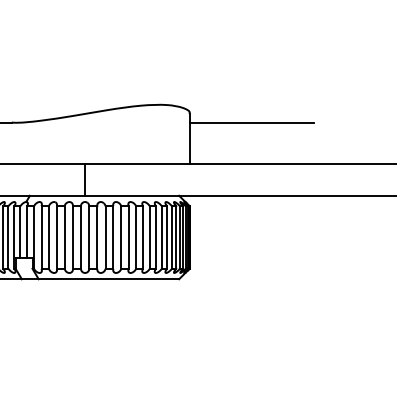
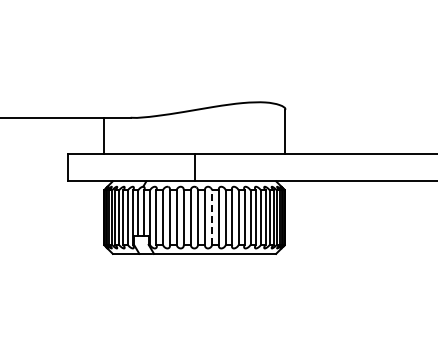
line: (252, 122) -> (339, 117), removed
line: (105, 237) -> (212, 217), solid -> dashed

